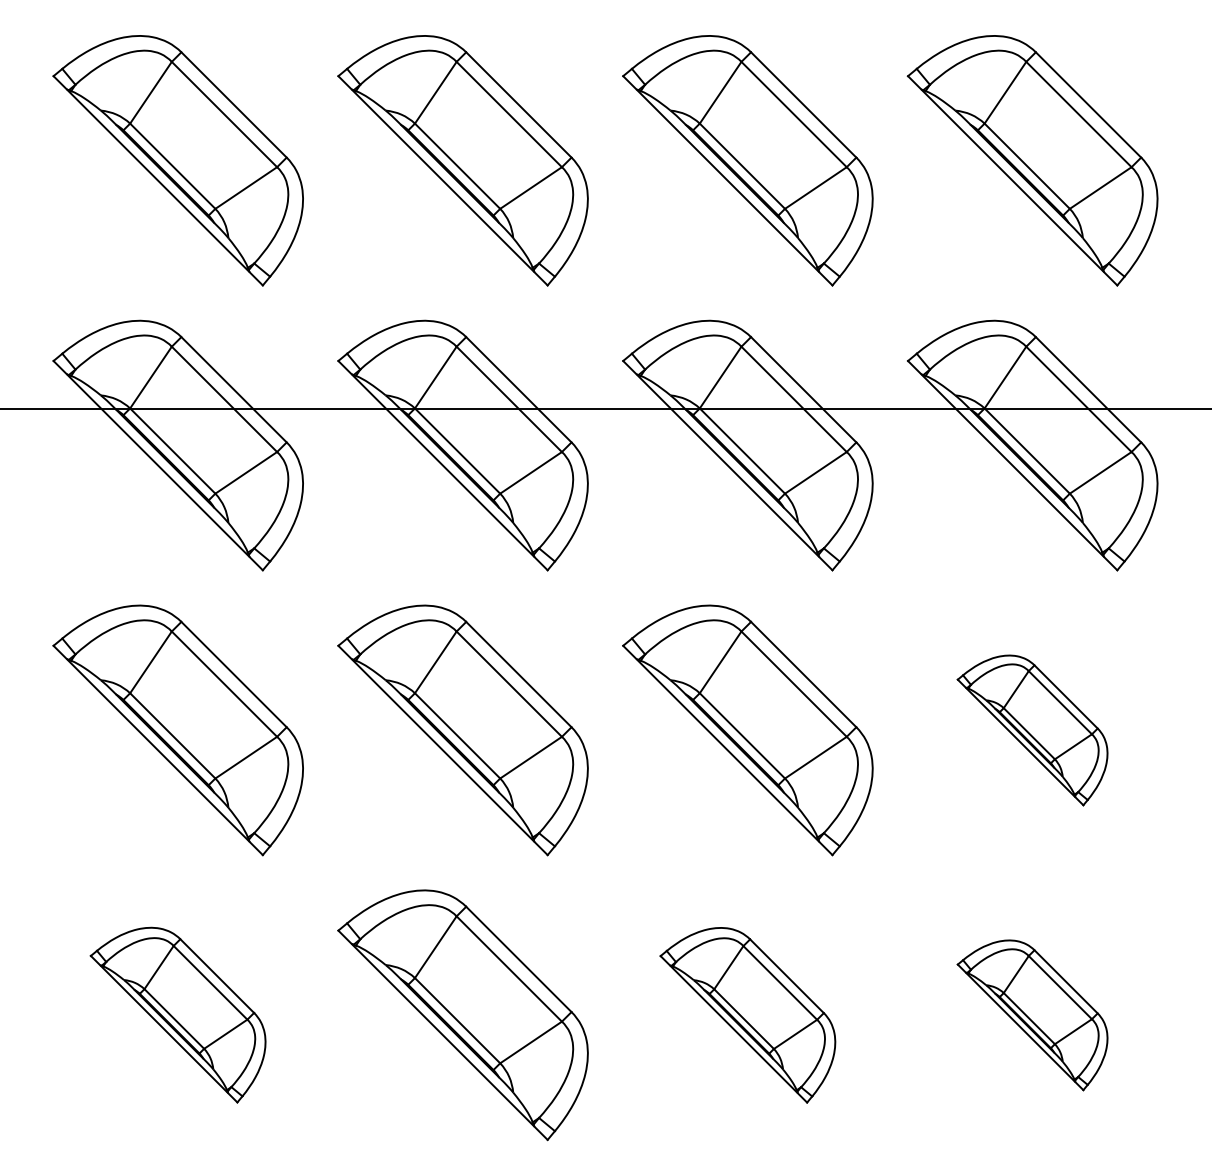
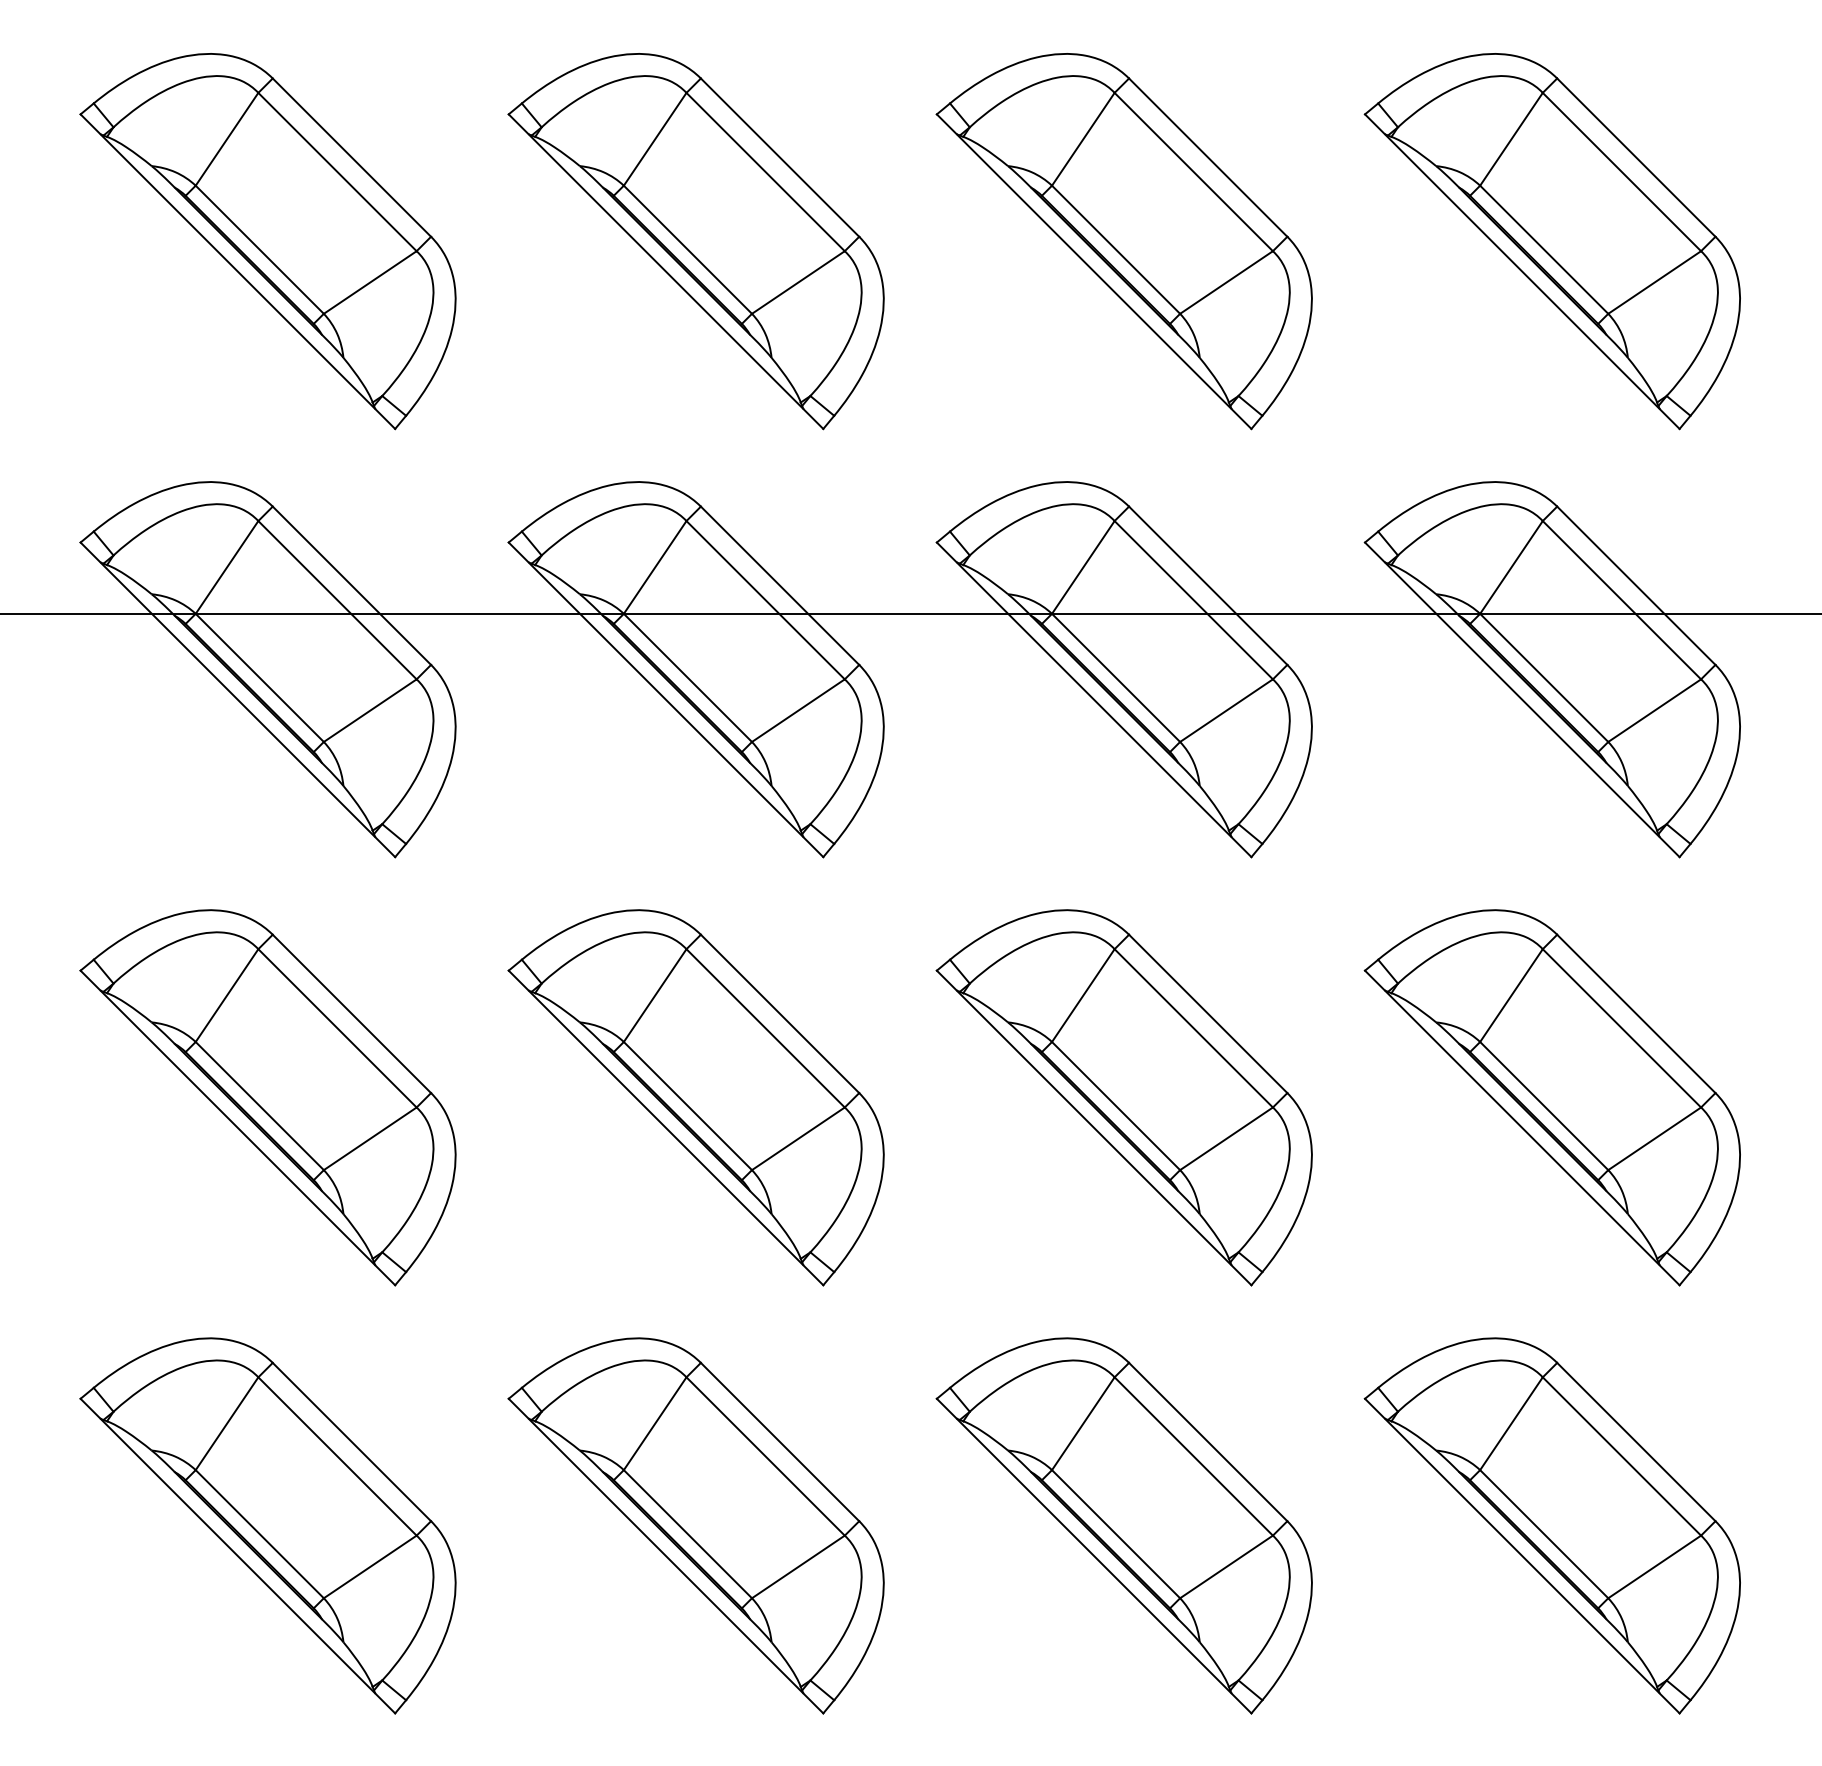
part: (1032, 730) -> (1552, 1097), size x1.67
part: (177, 1014) -> (266, 1524), size x1.43
part: (747, 1015) -> (1123, 1526), size x1.43
part: (1032, 1015) -> (1552, 1526), size x1.67

